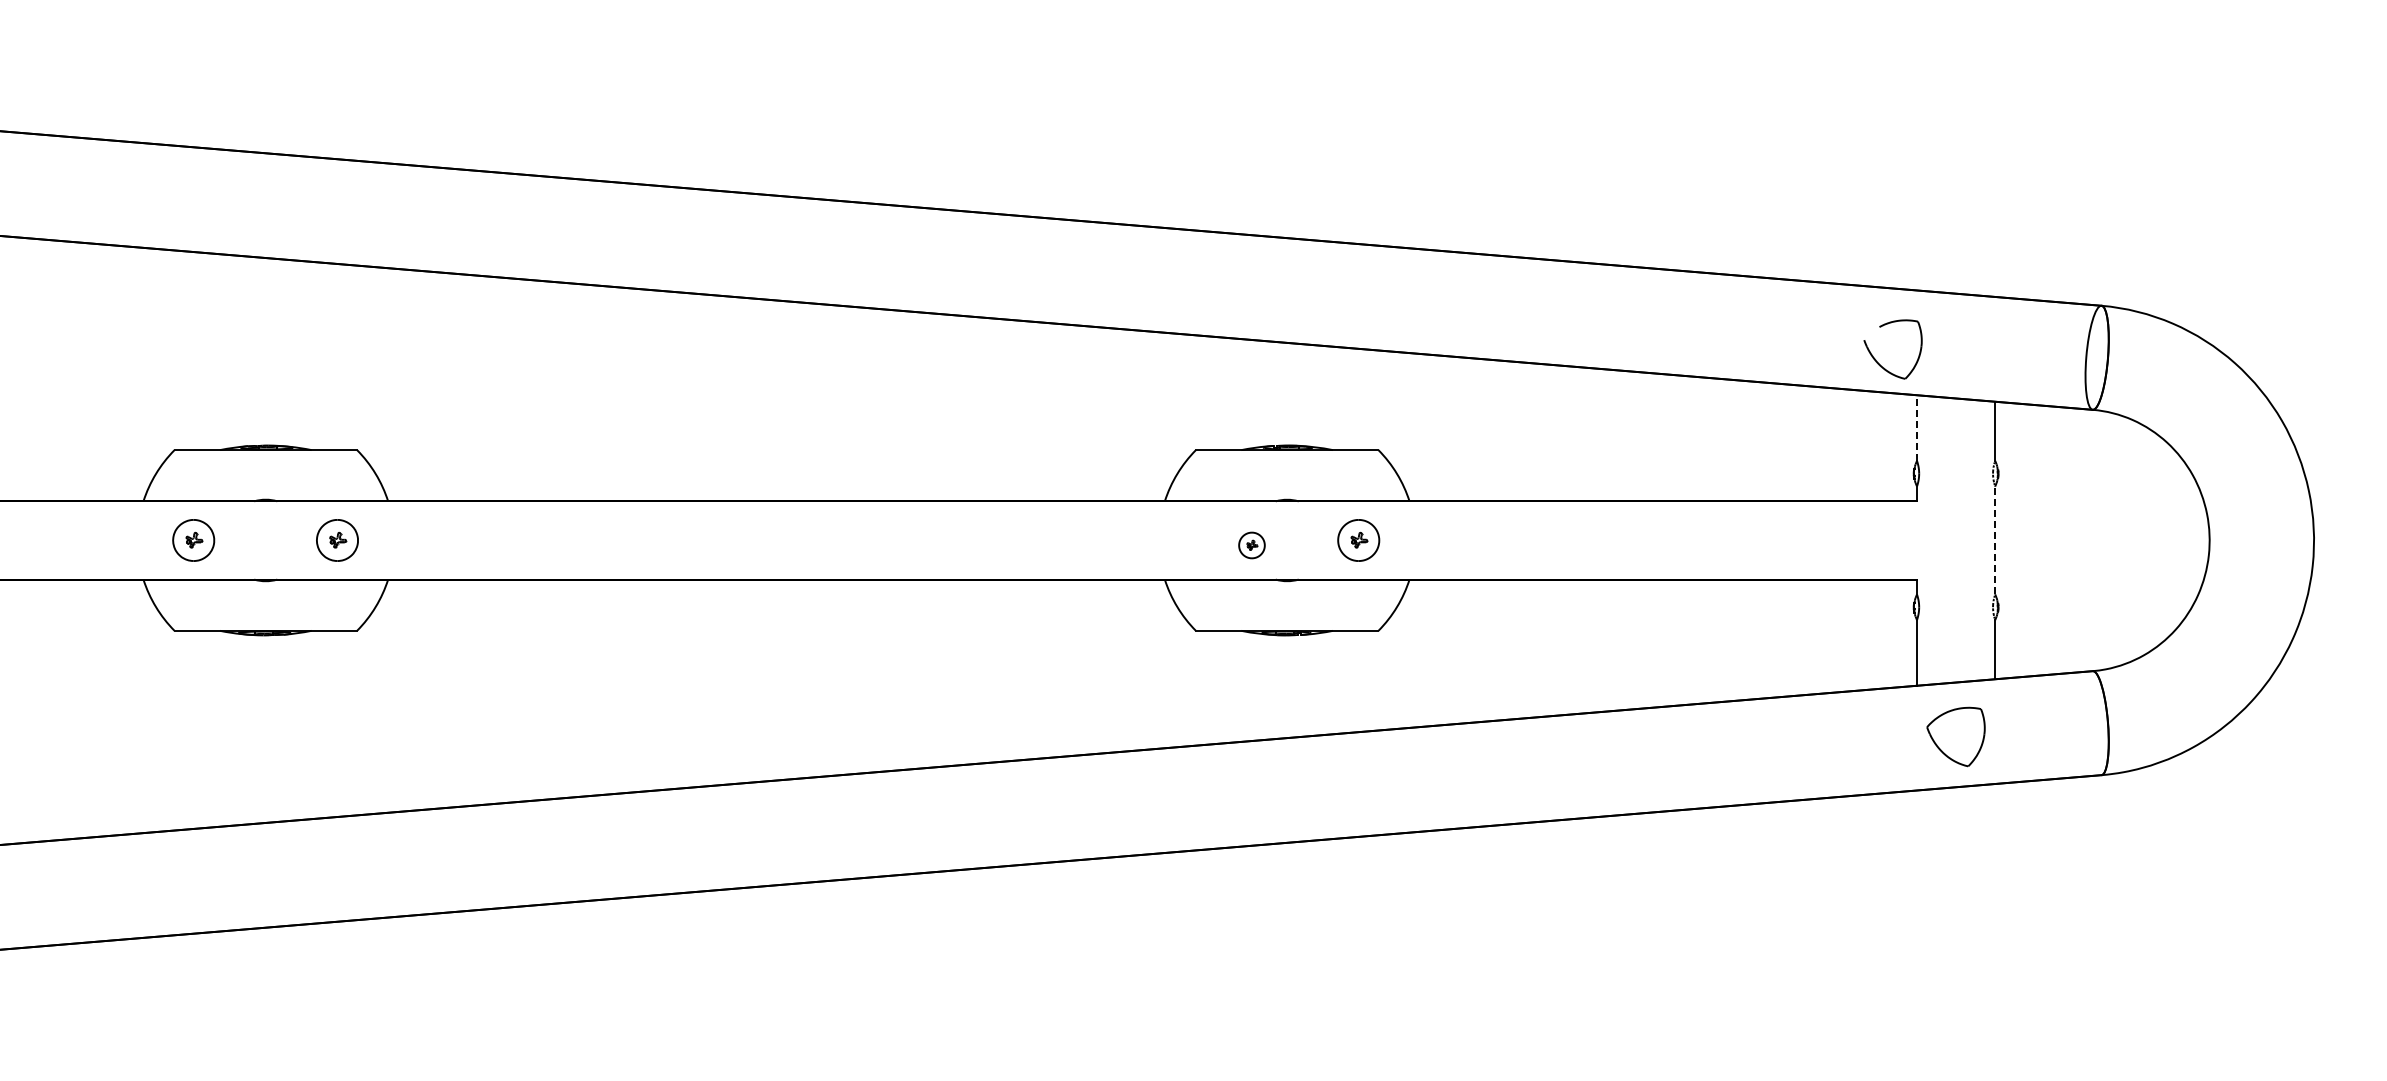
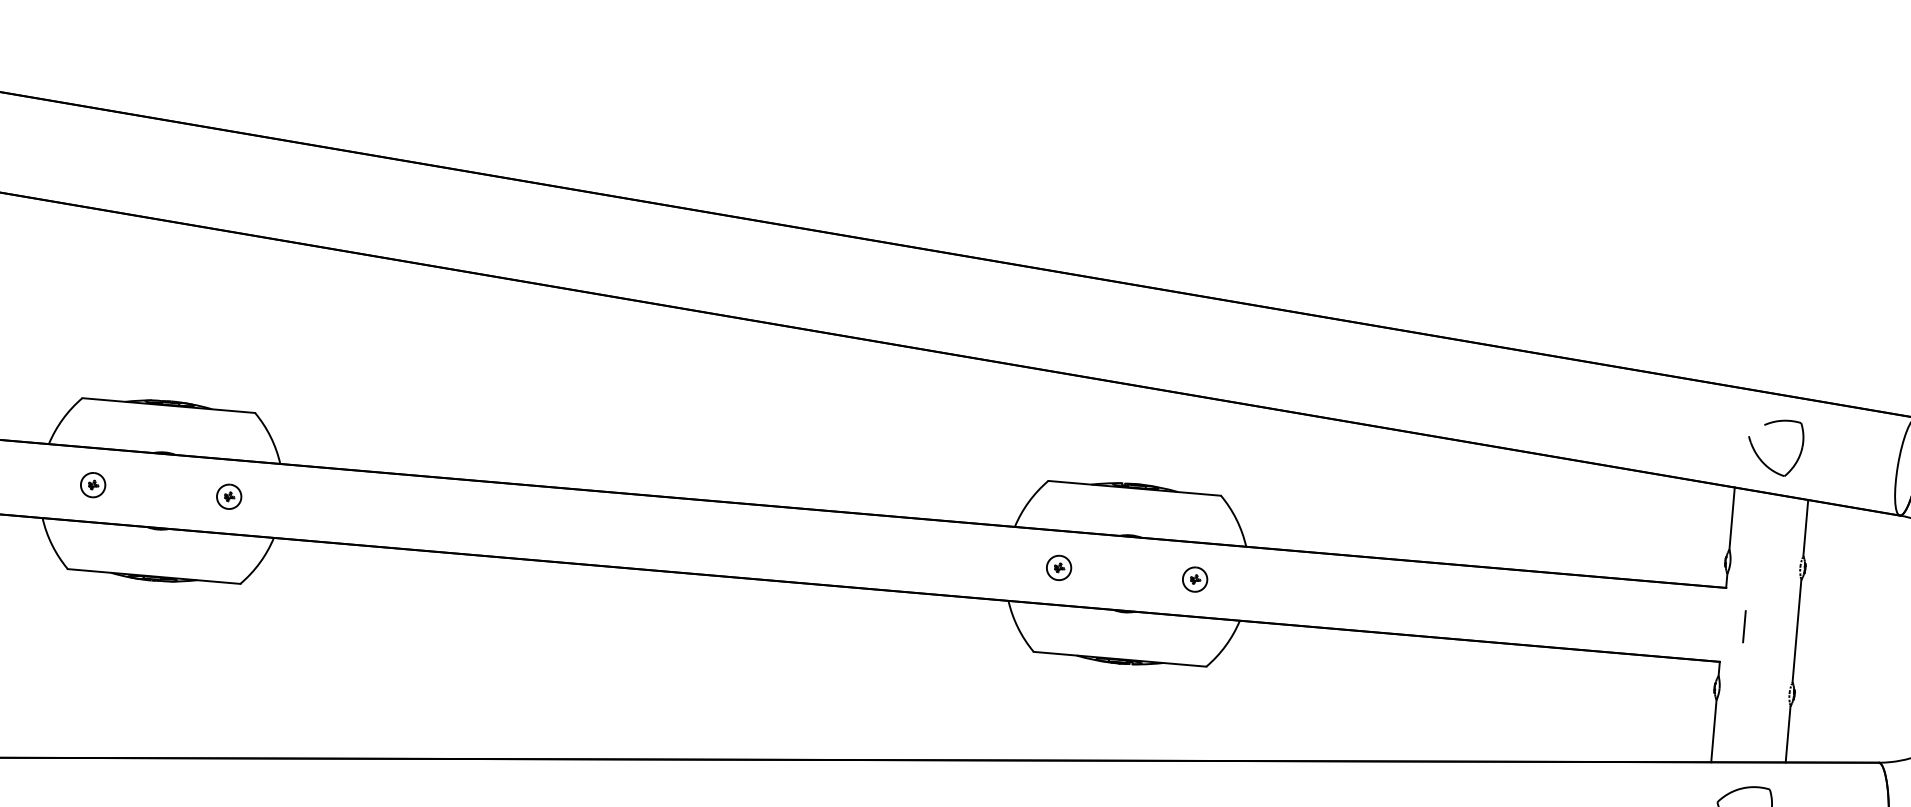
part: (1878, 362) -> (1760, 458), moved
line: (1917, 428) -> (1732, 519), dashed -> solid
part: (193, 540) -> (93, 485), size x0.62
part: (337, 540) -> (229, 496), size x0.62
part: (1358, 540) -> (1194, 579), size x0.62
line: (1939, 540) -> (1744, 626), added
line: (1995, 540) -> (1797, 631), dashed -> solid
part: (1251, 545) -> (1058, 567), moved

